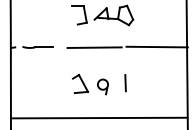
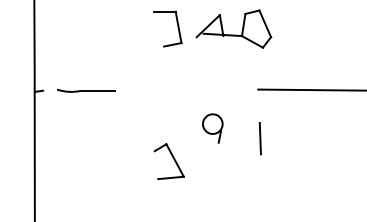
line: (94, 47) -> (196, 90), removed
line: (125, 83) -> (260, 139), moved
part: (102, 86) -> (211, 127), moved

